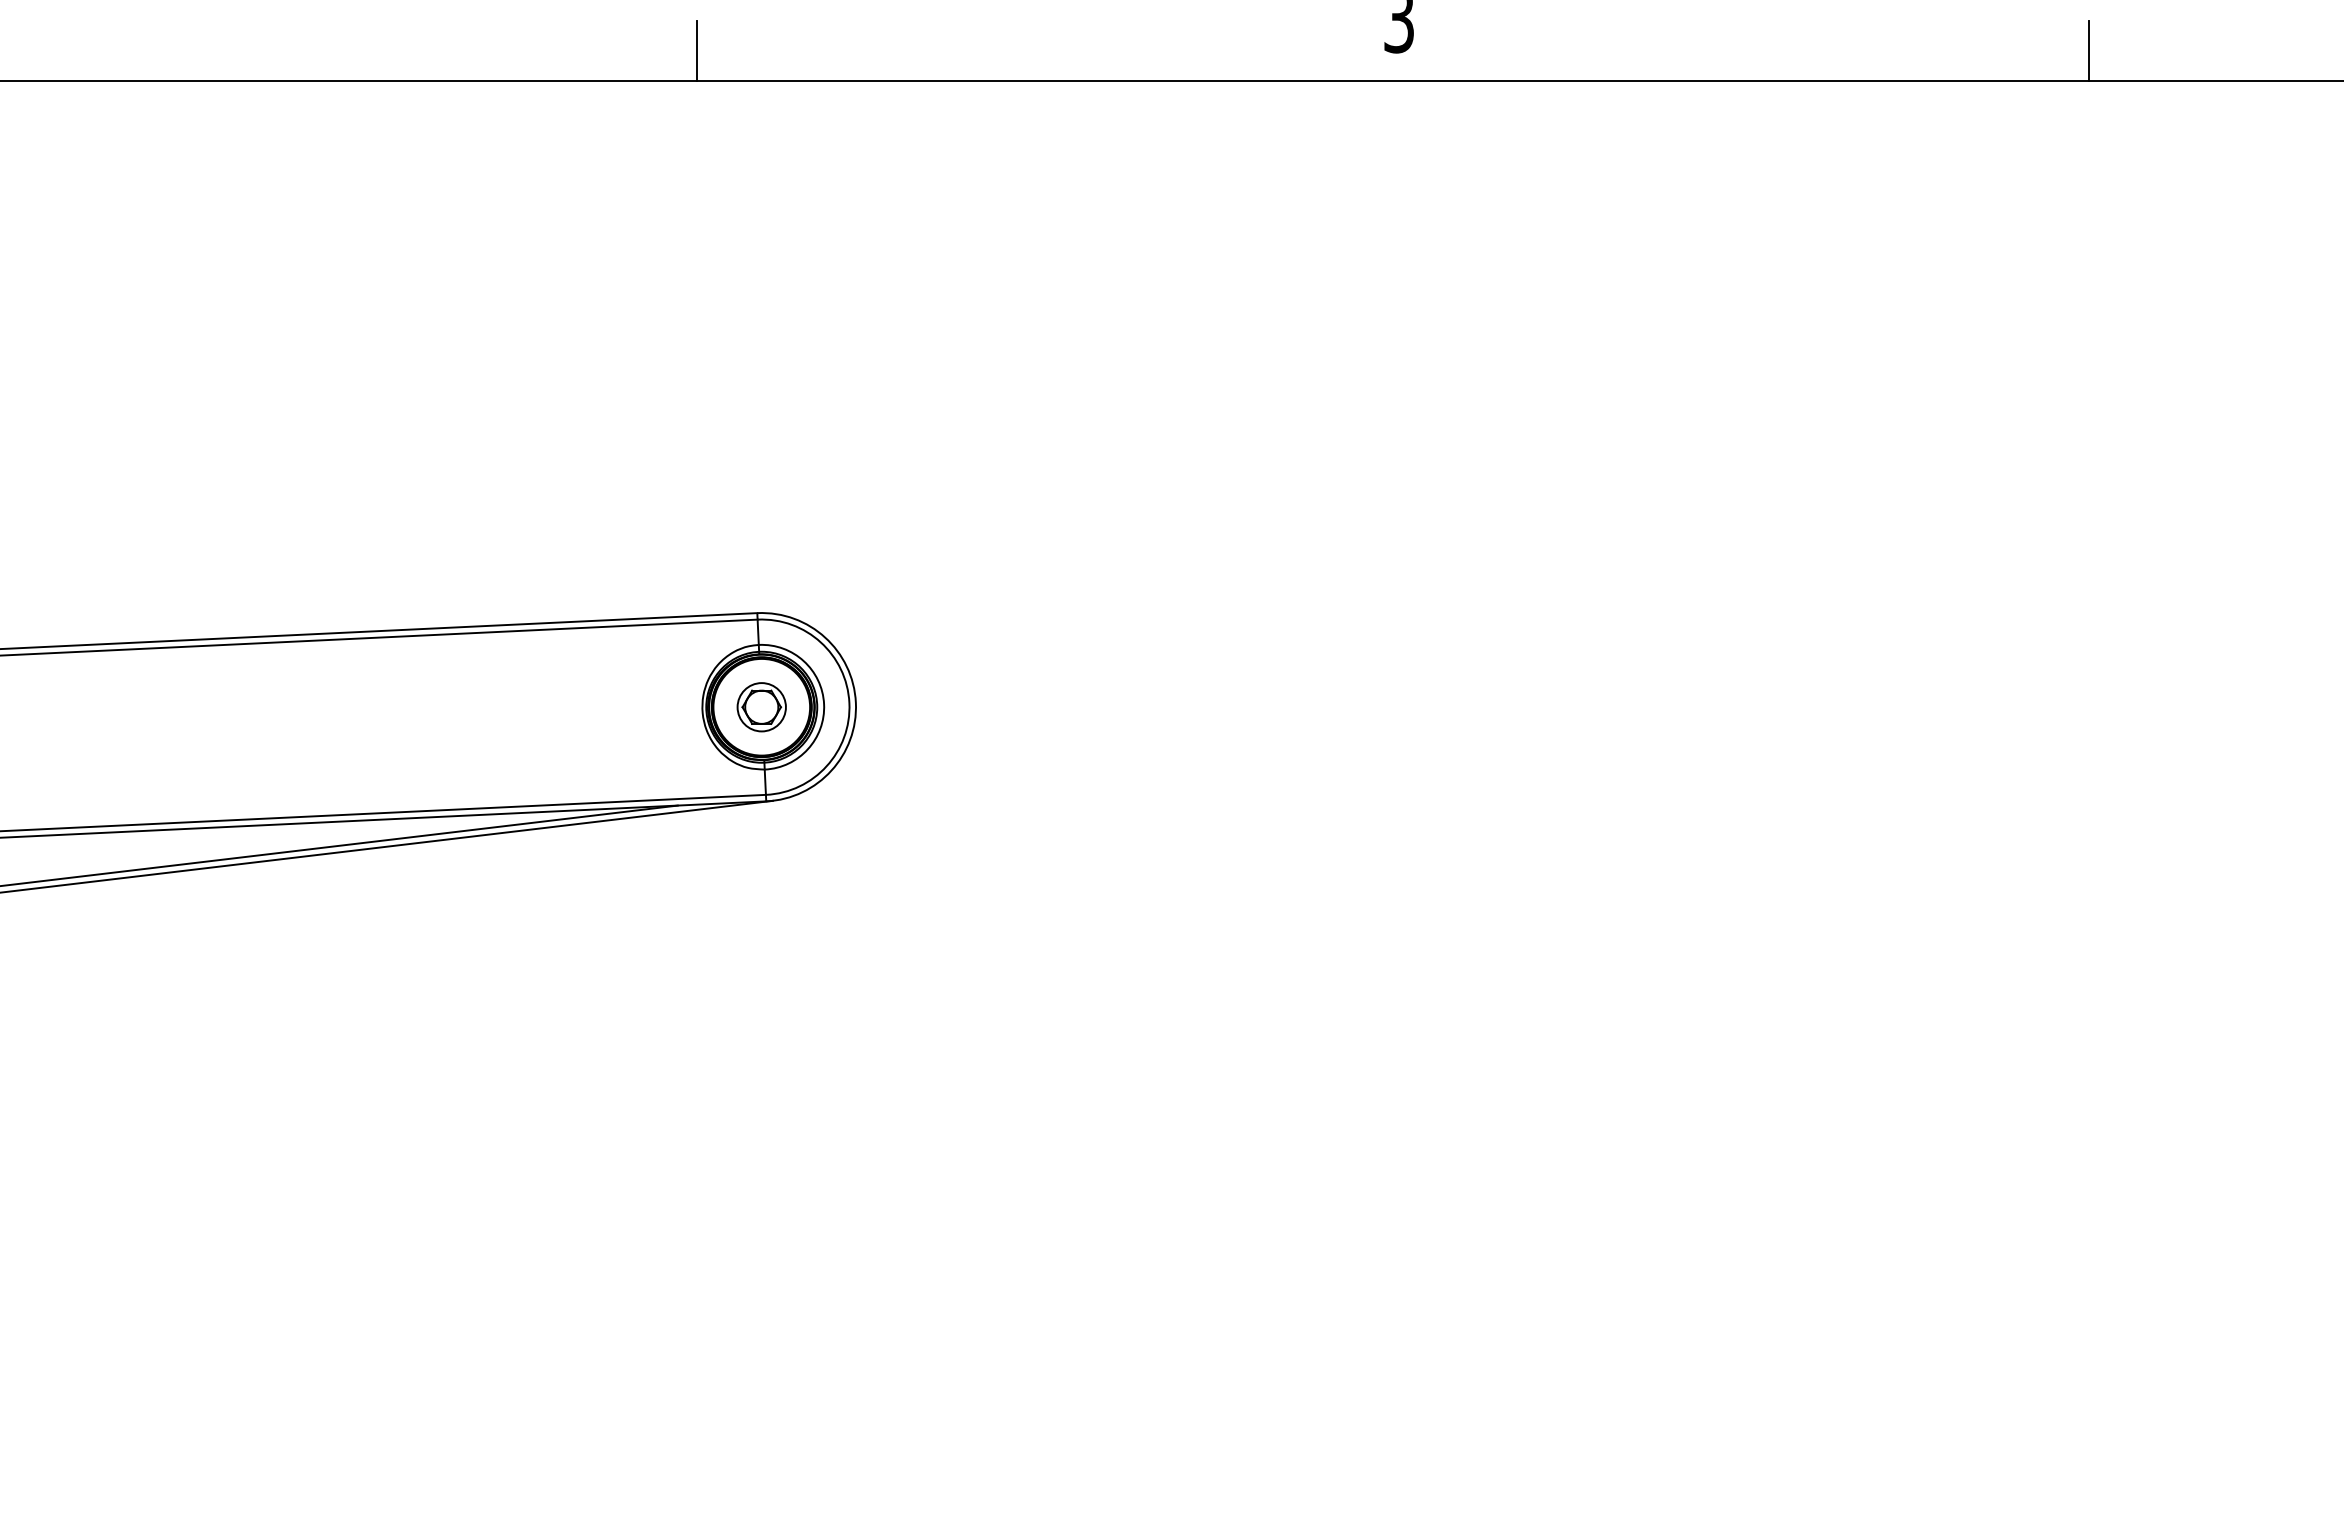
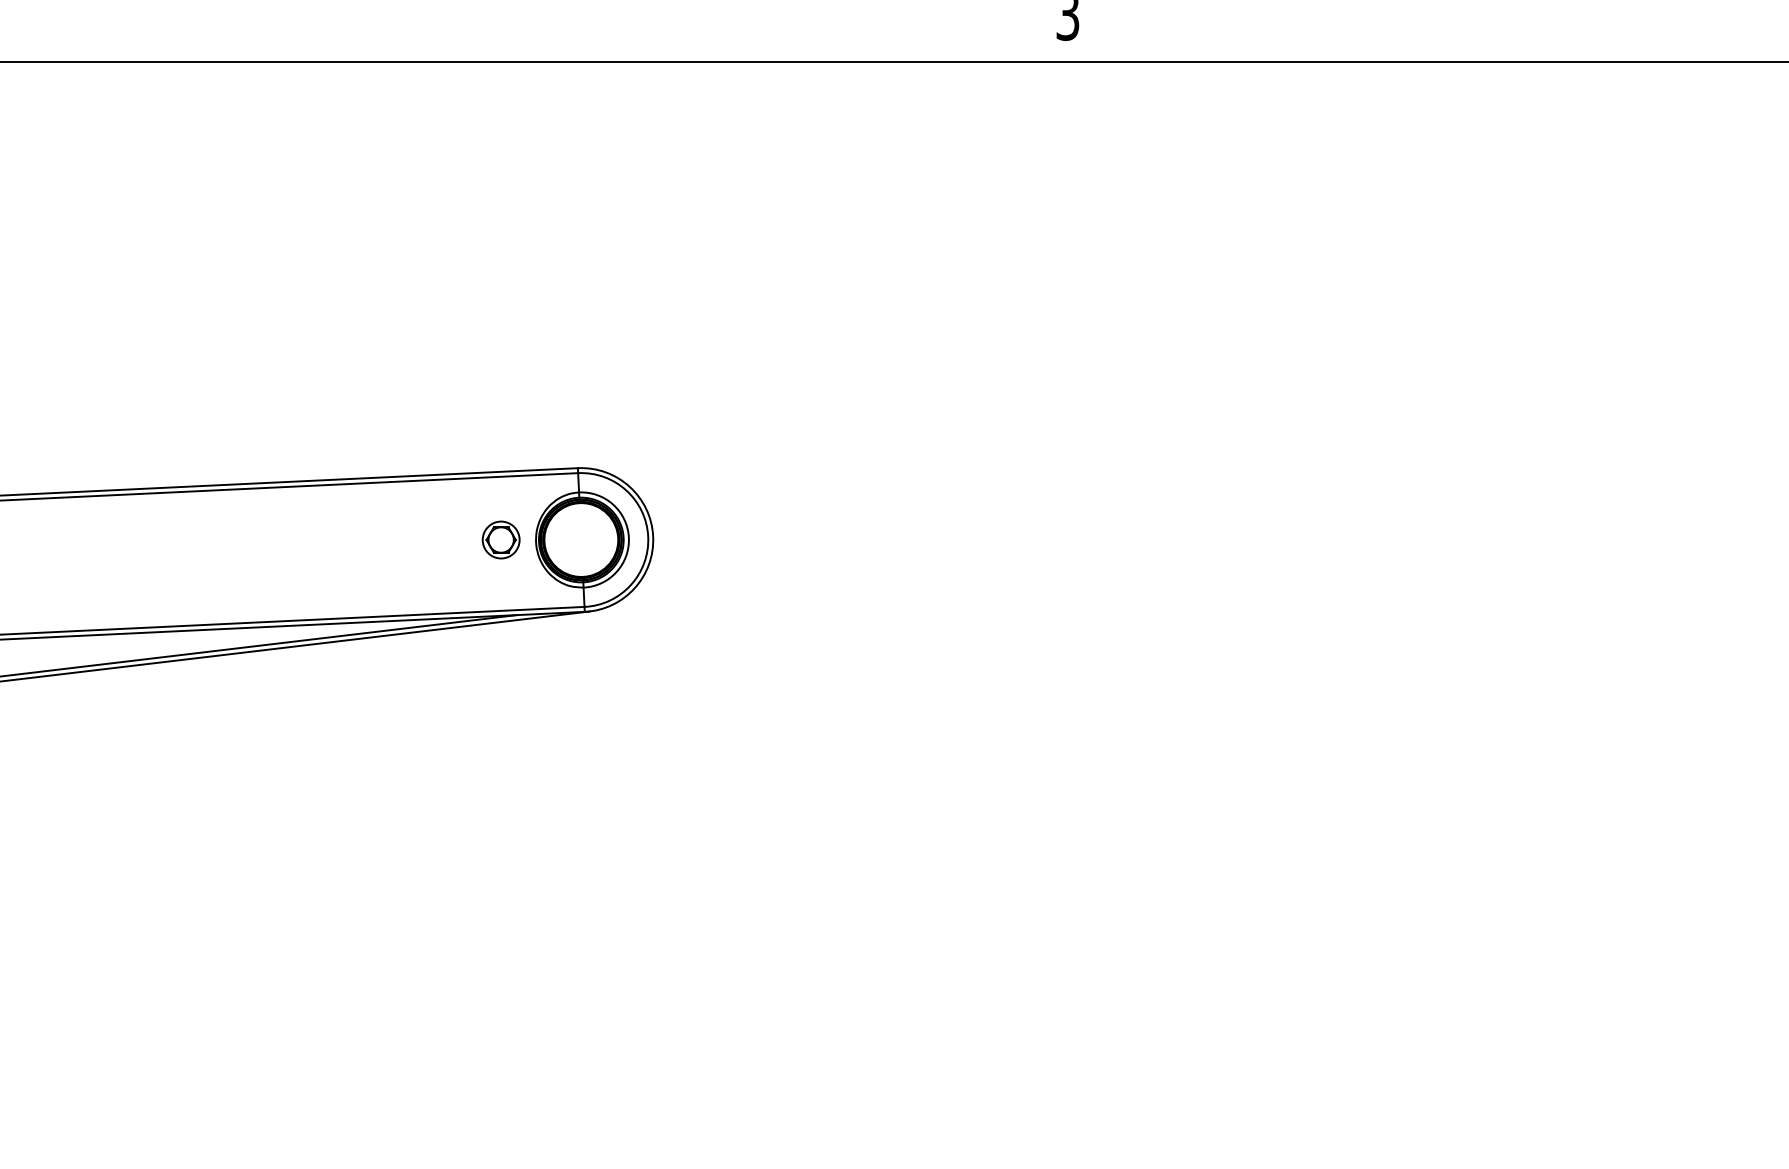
line: (697, 50) -> (532, 38), removed
line: (2089, 50) -> (1594, 38), removed
part: (761, 707) -> (500, 540), moved

